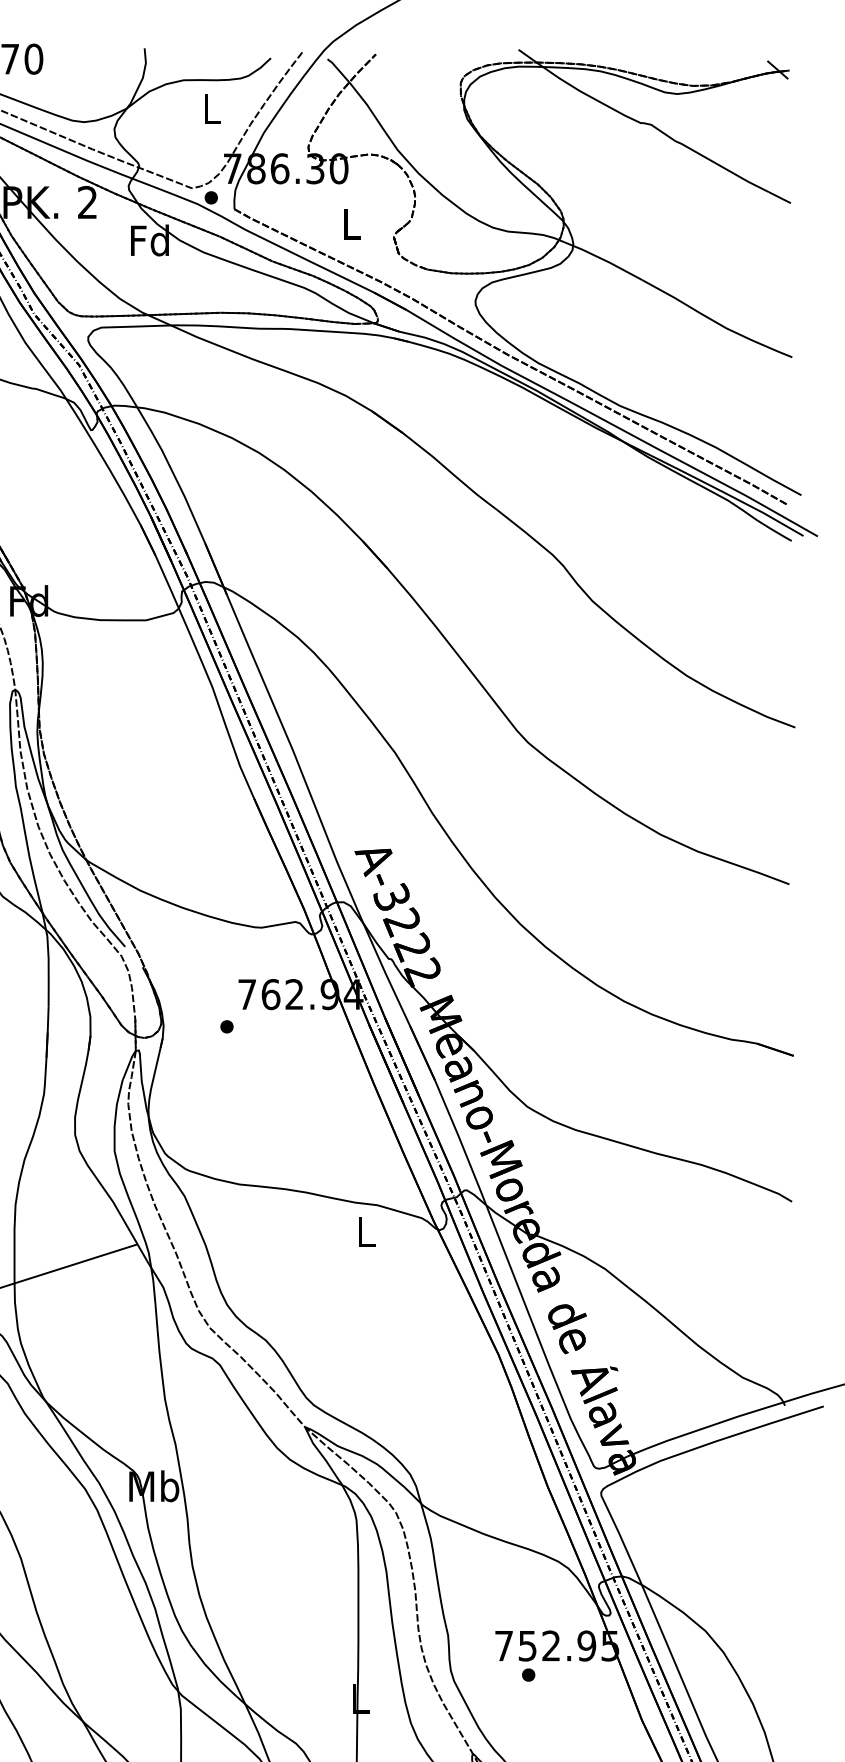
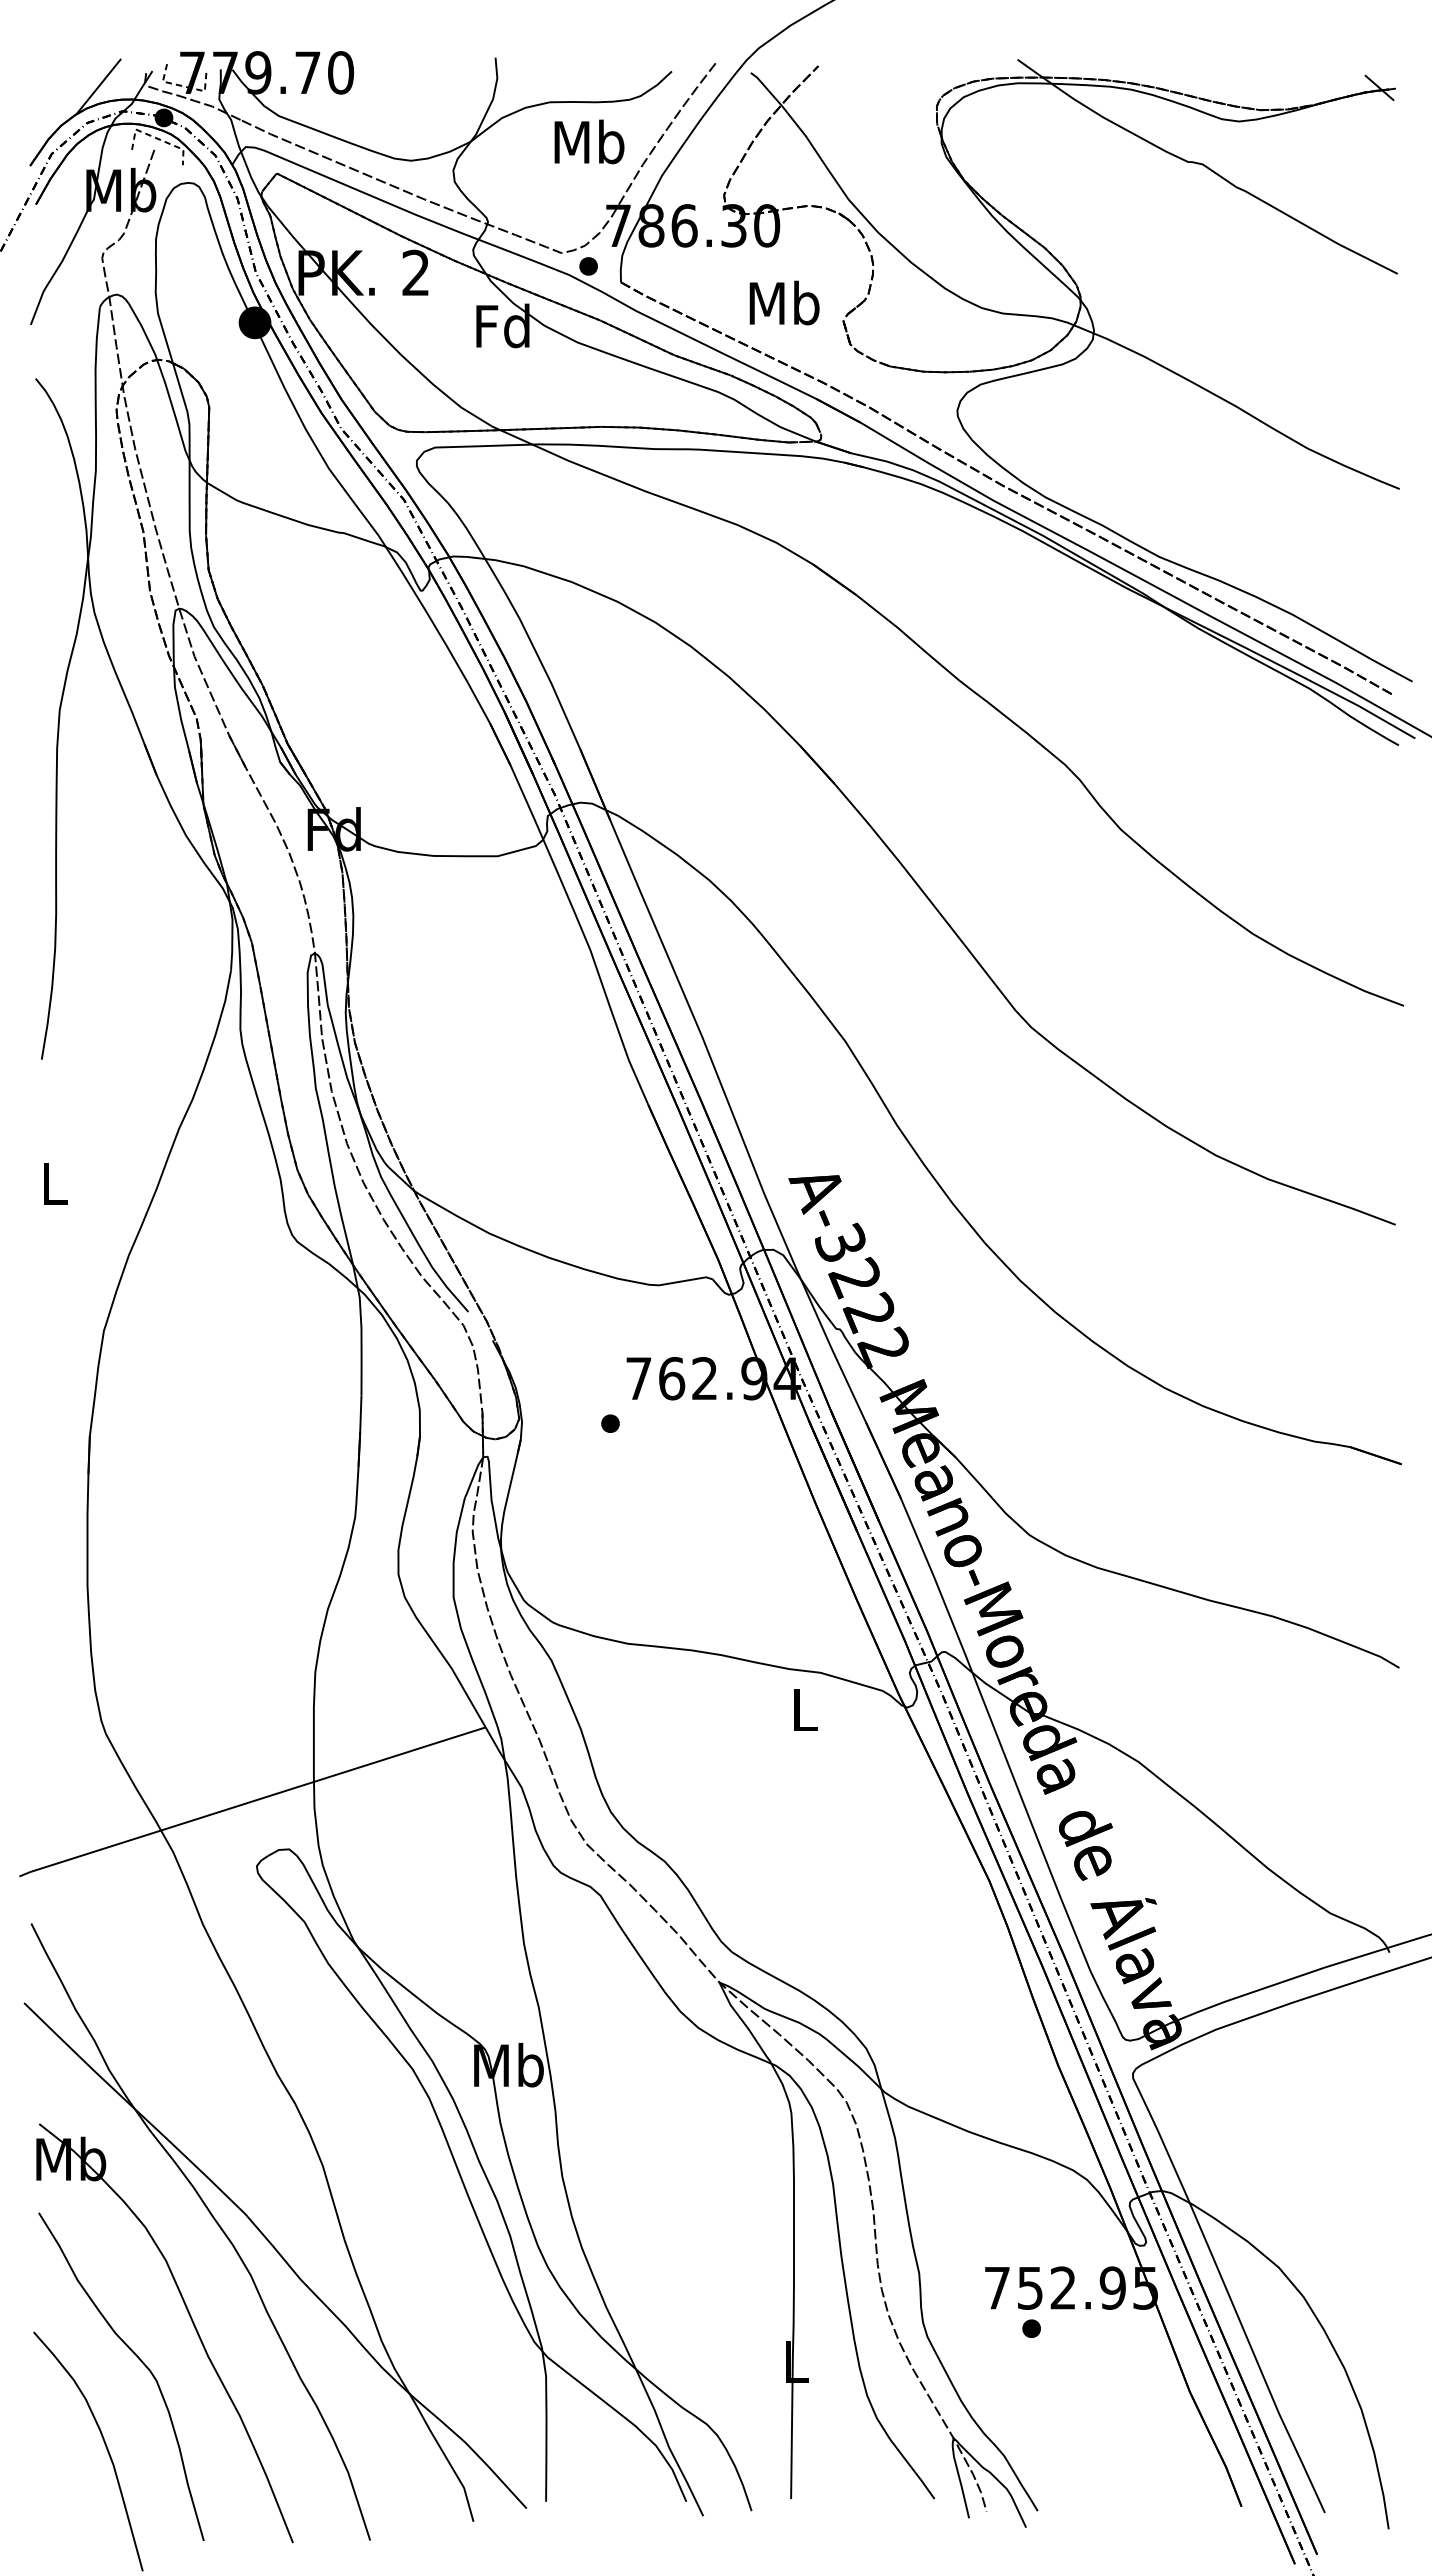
text: (211, 108) -> (589, 141), L -> Mb
text: (351, 223) -> (784, 302), L -> Mb

